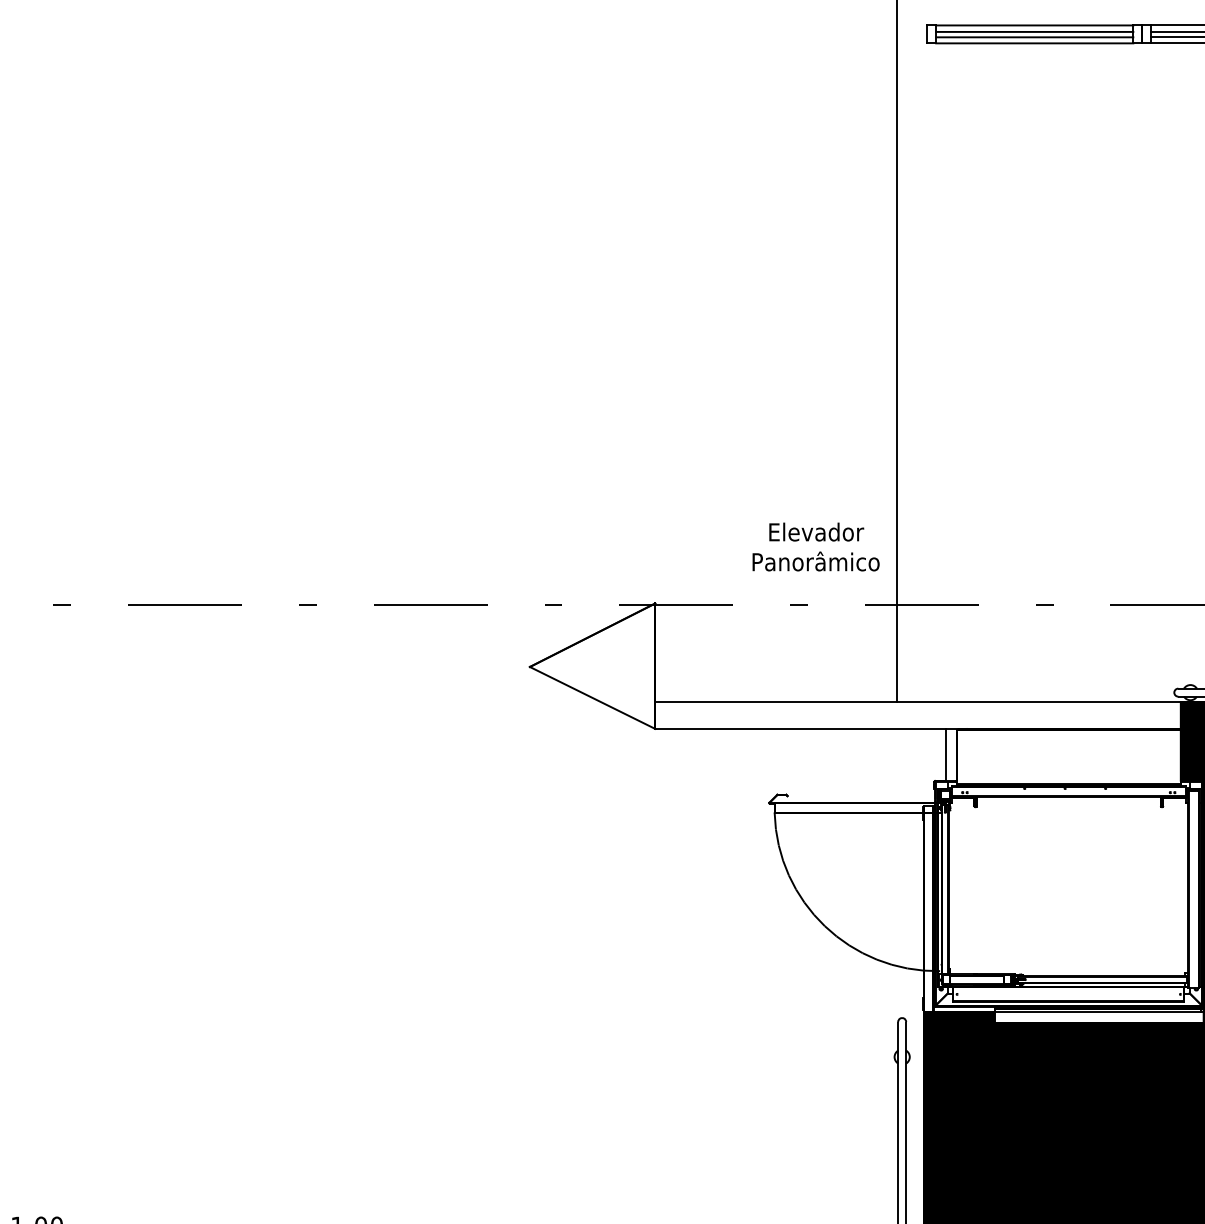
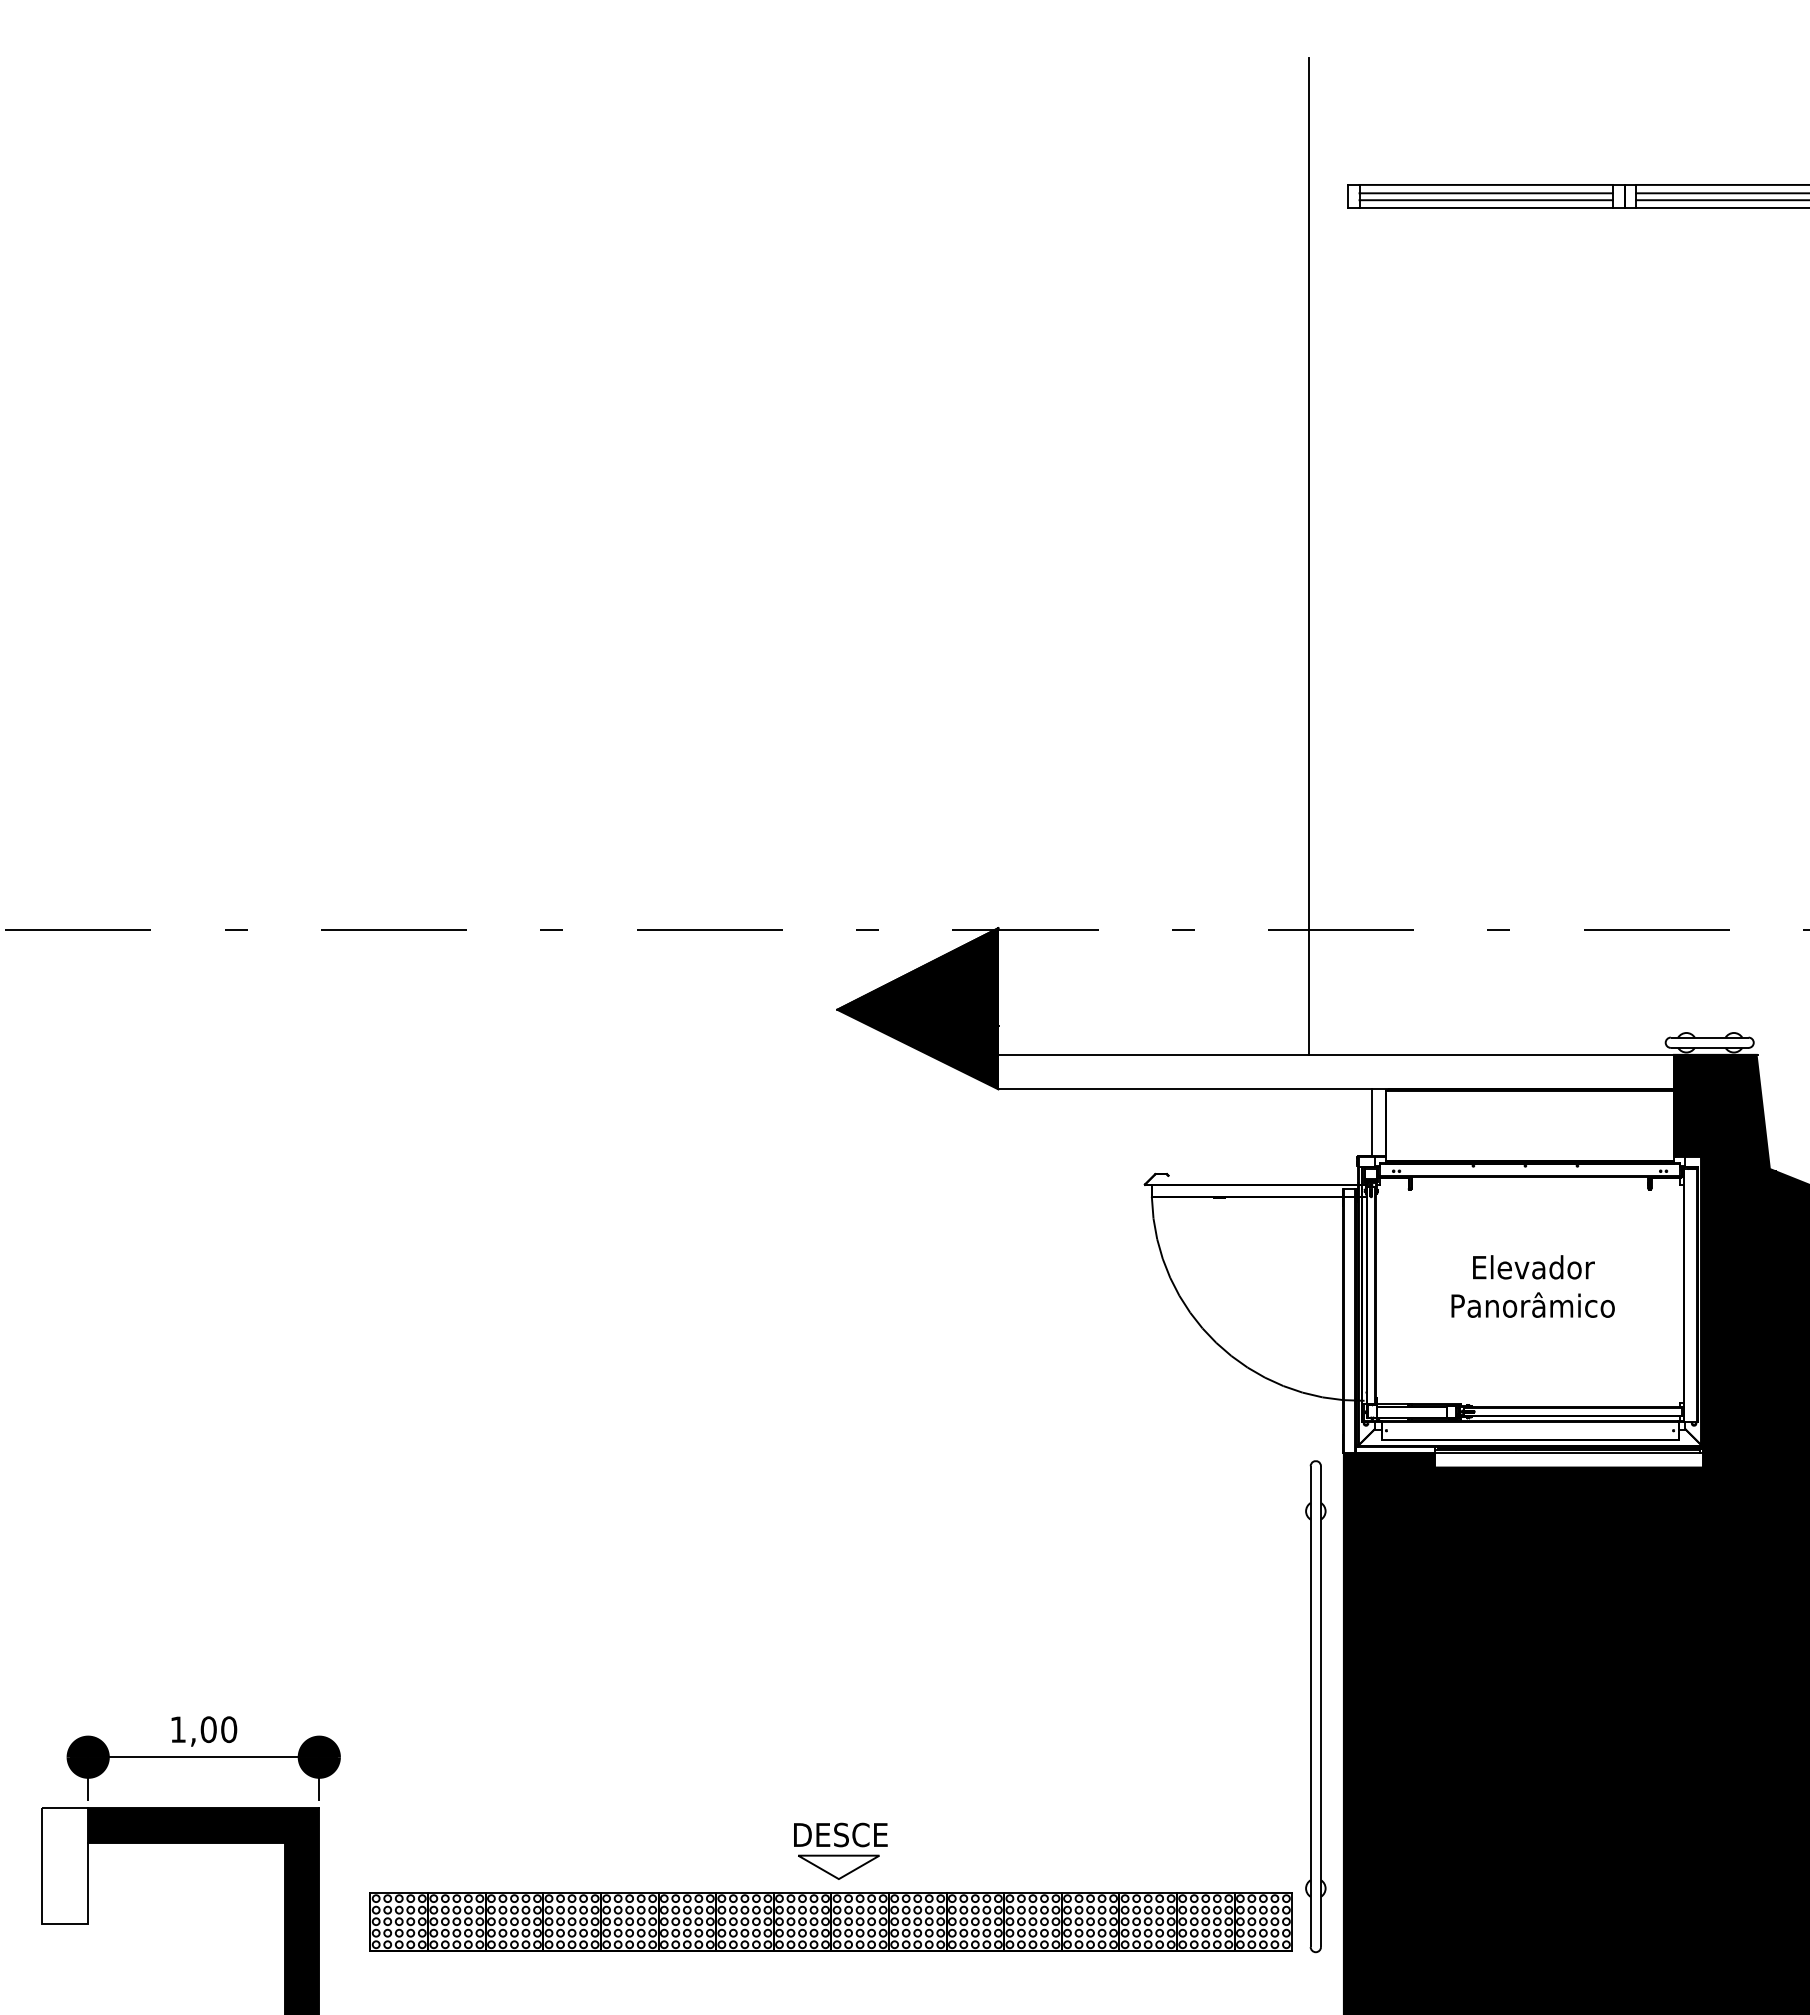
text: (815, 547) -> (1532, 1286), moved
fill: (592, 666) -> (917, 1009), added

